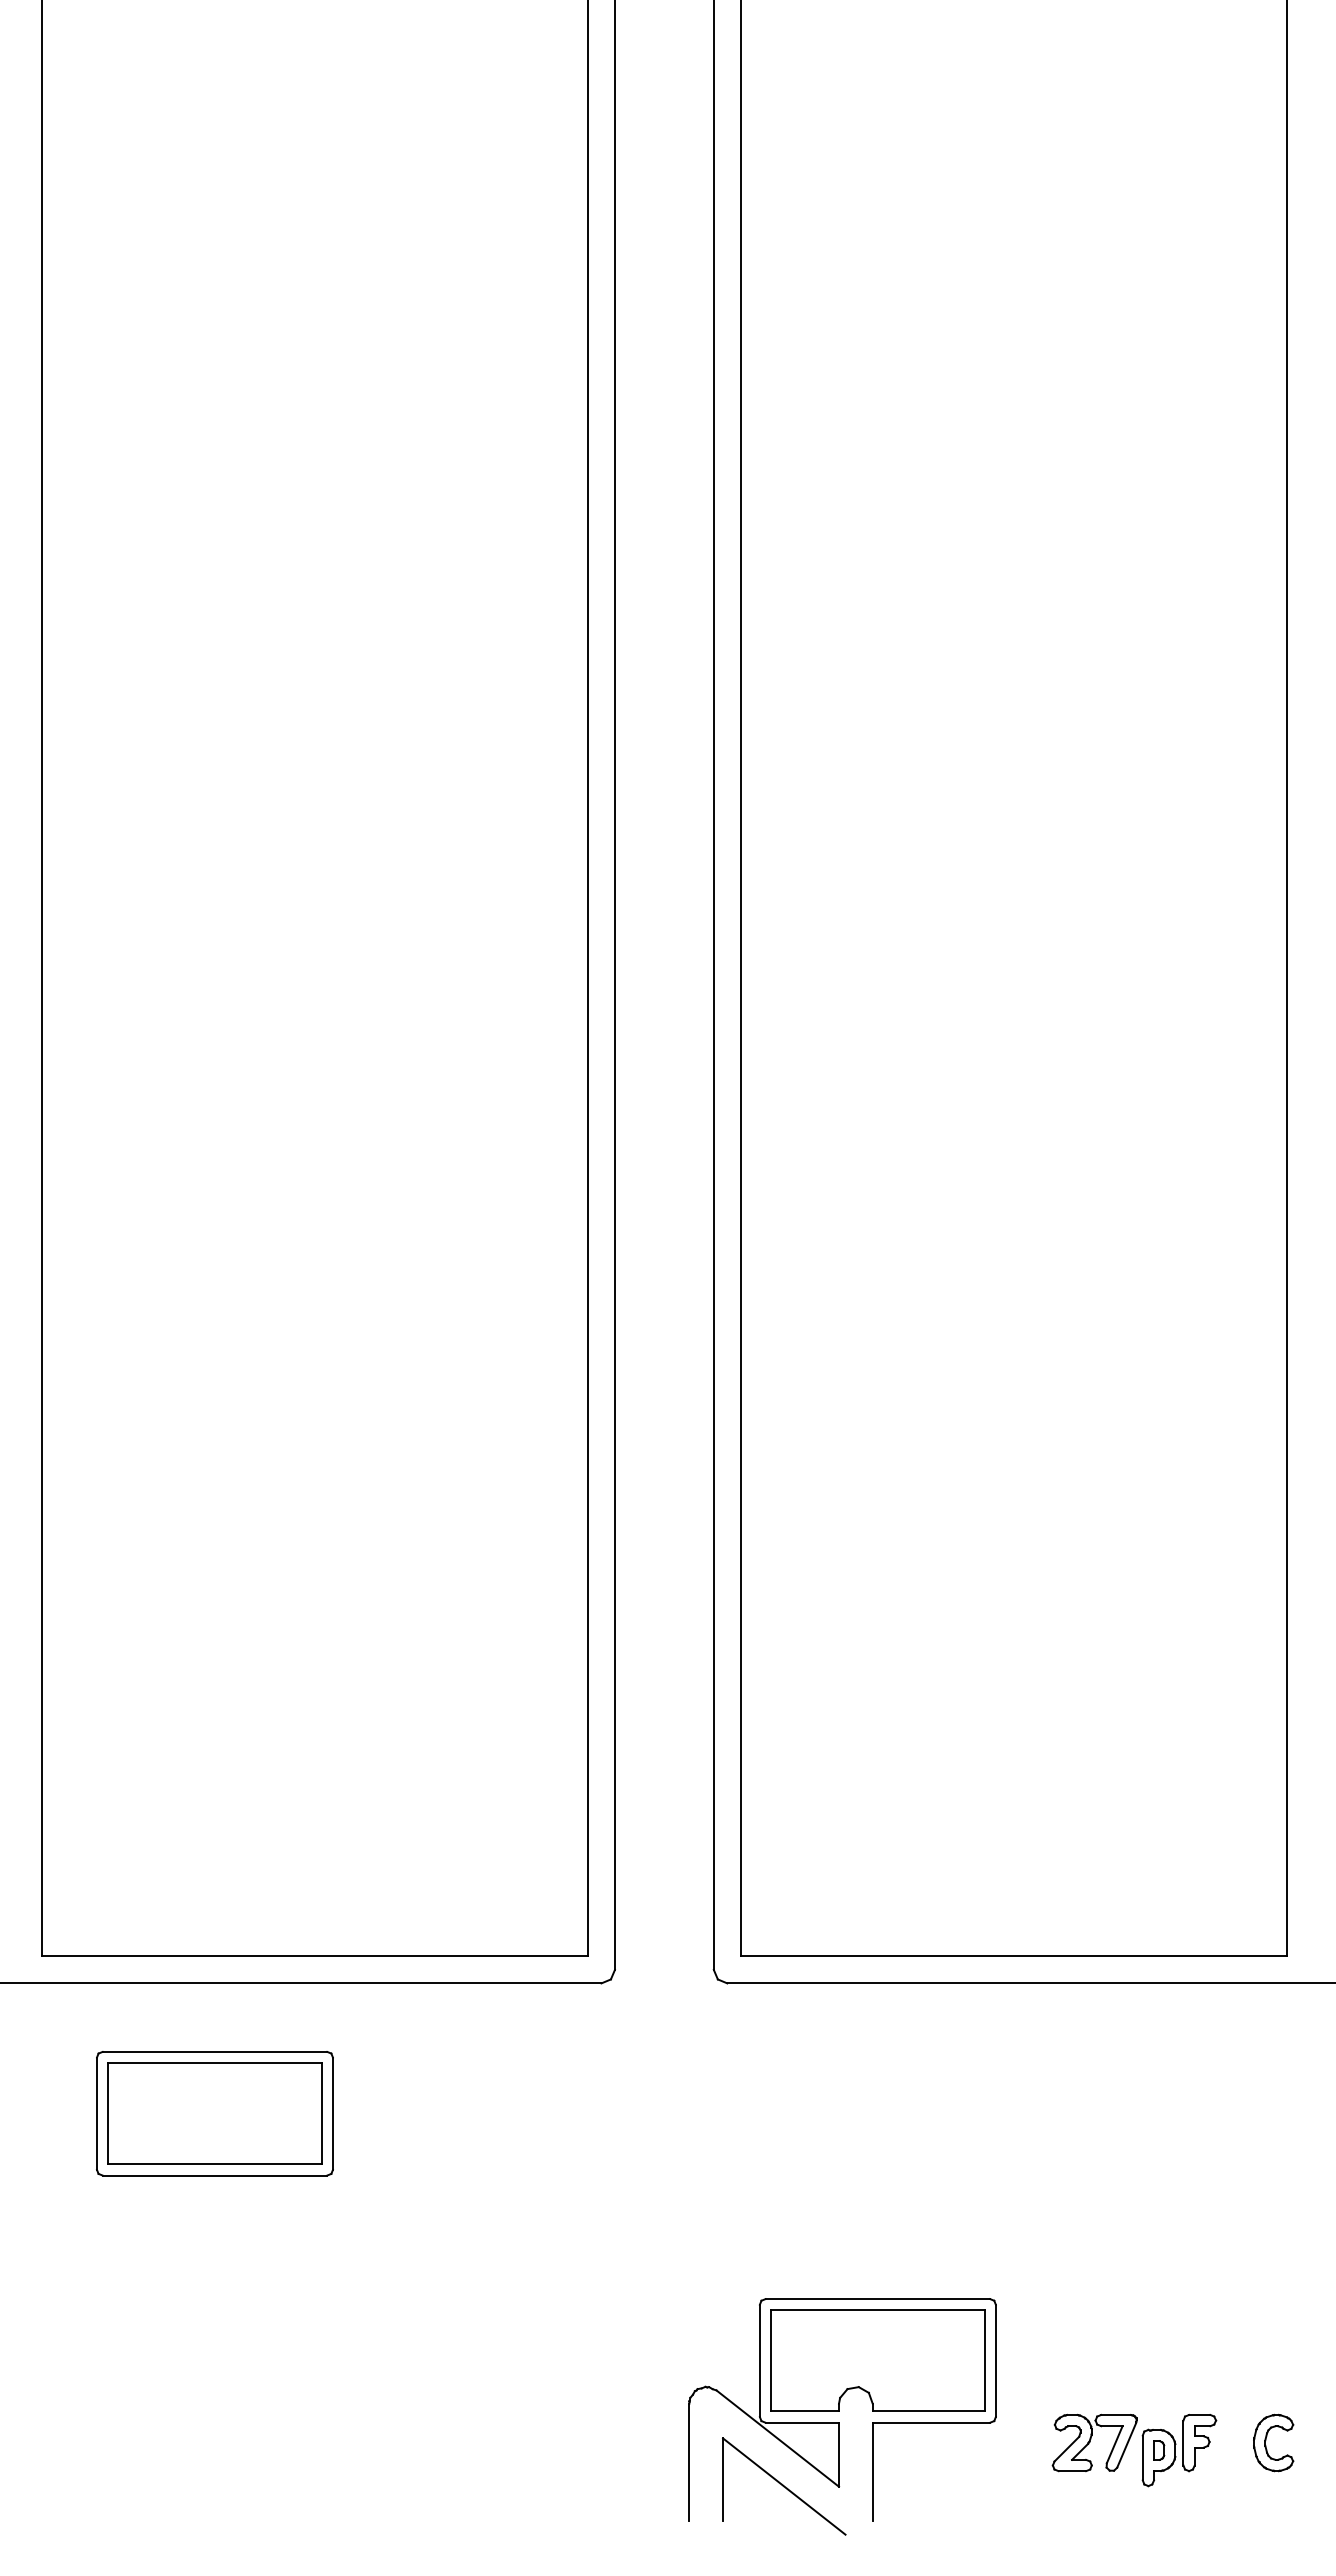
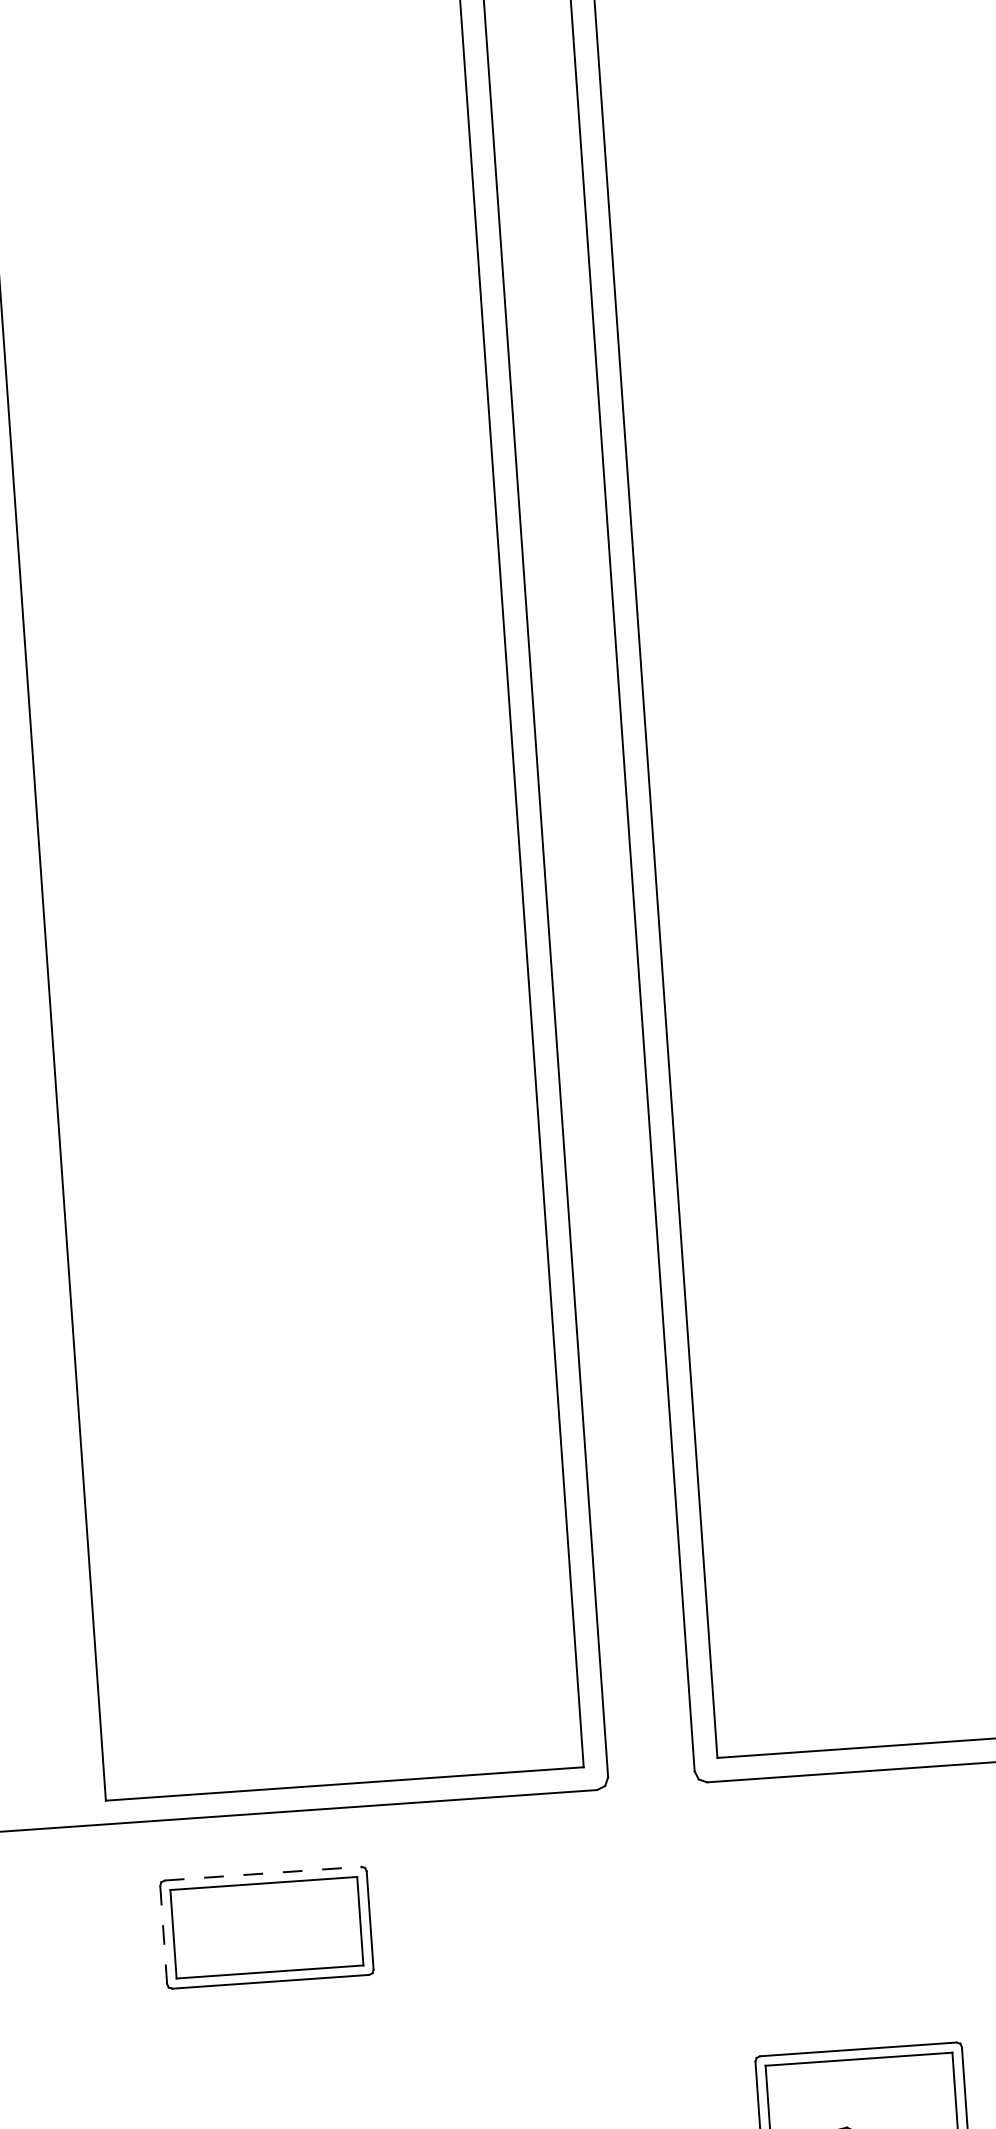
line: (215, 2051) -> (263, 1873), solid -> dashed
line: (97, 2113) -> (164, 1934), solid -> dashed

